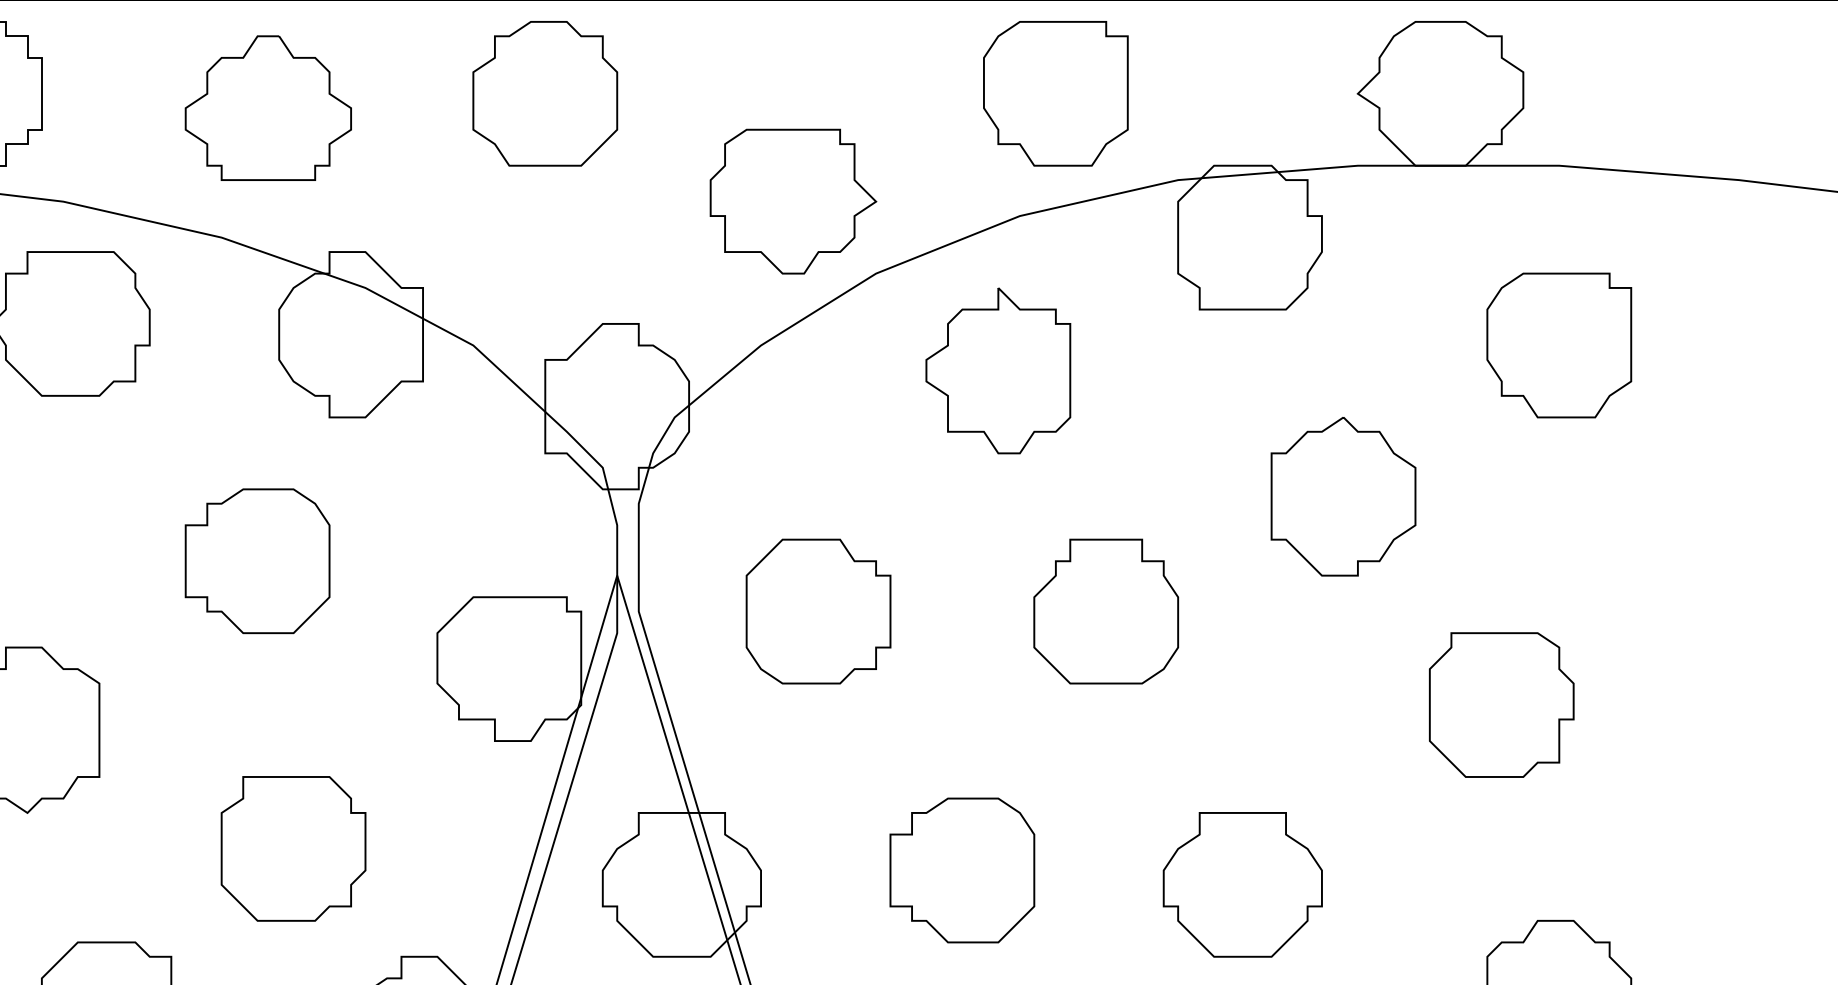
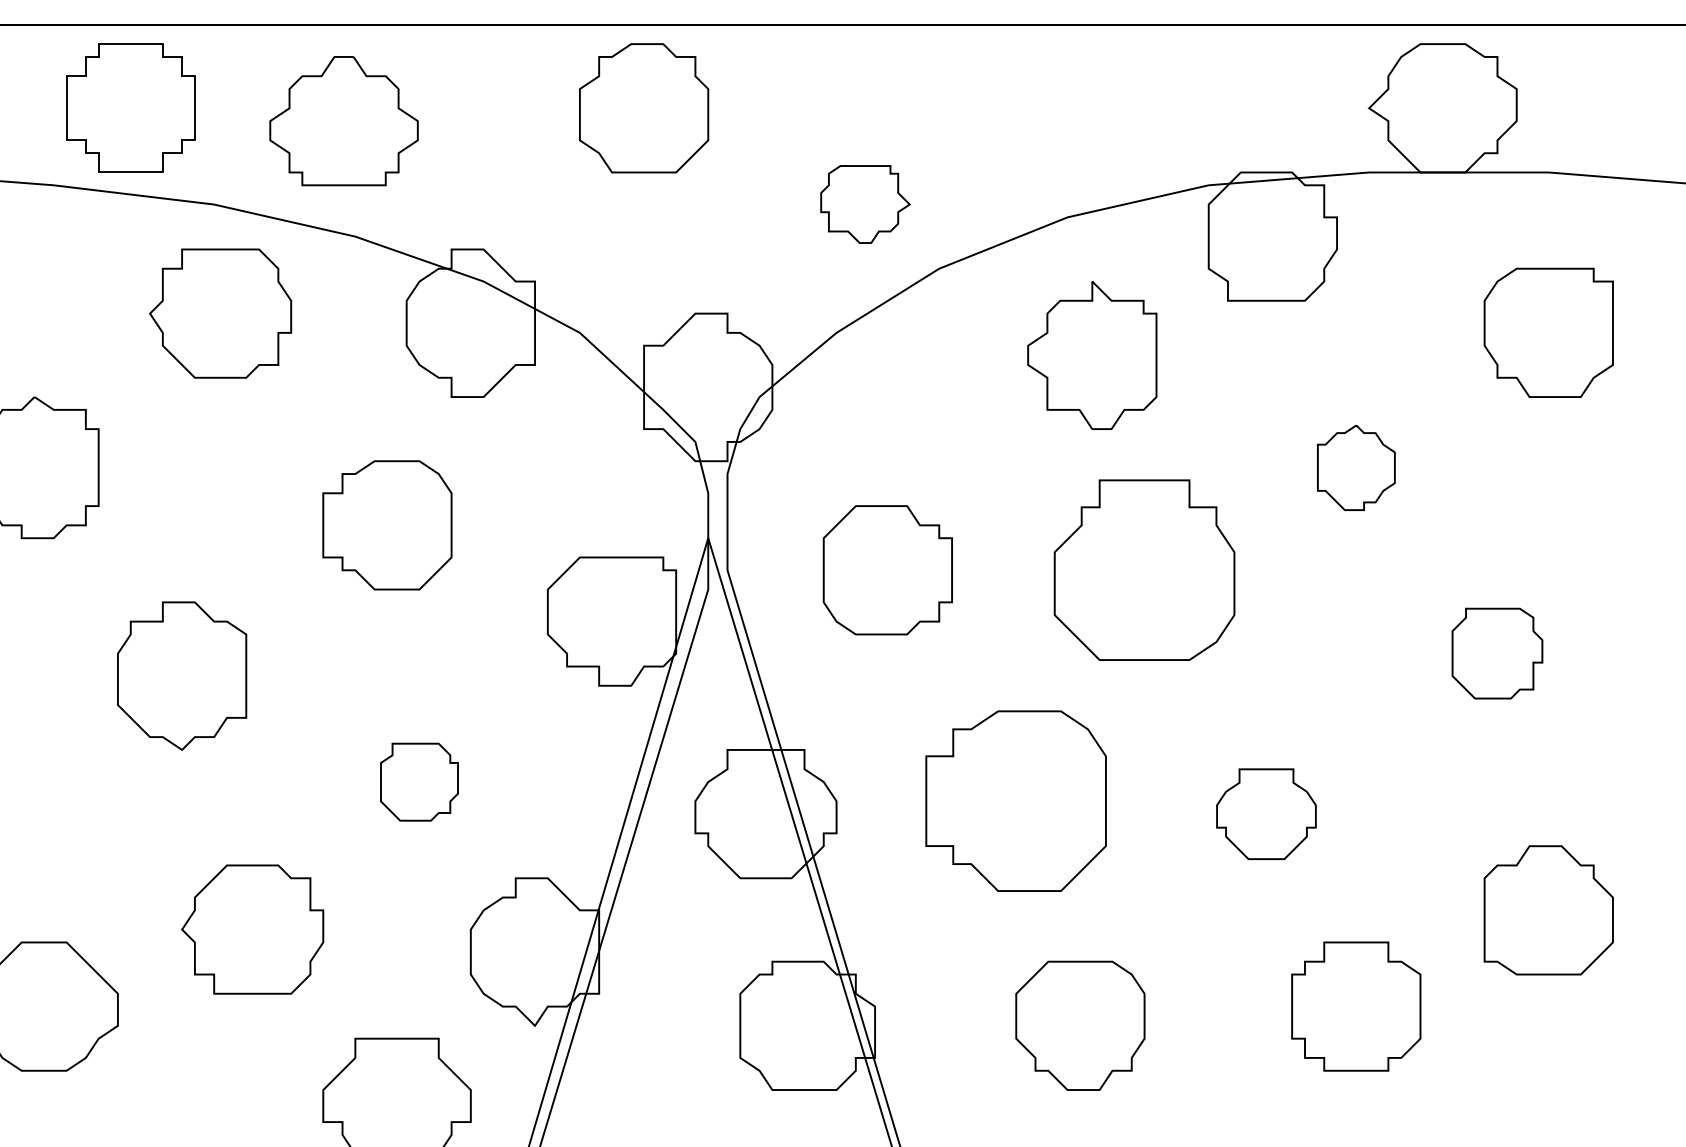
part: (1055, 94) -> (1099, 108), removed
part: (267, 108) -> (343, 121), moved
part: (793, 201) -> (865, 204), size x0.6
part: (998, 370) -> (1092, 355), moved
part: (1343, 496) -> (1356, 467), size x0.6
part: (1106, 611) -> (1144, 570), size x1.4
part: (1501, 704) -> (1497, 653), size x0.7
part: (293, 849) -> (419, 782), size x0.6
part: (962, 870) -> (1016, 801), size x1.4
part: (1242, 885) -> (1266, 814), size x0.7

